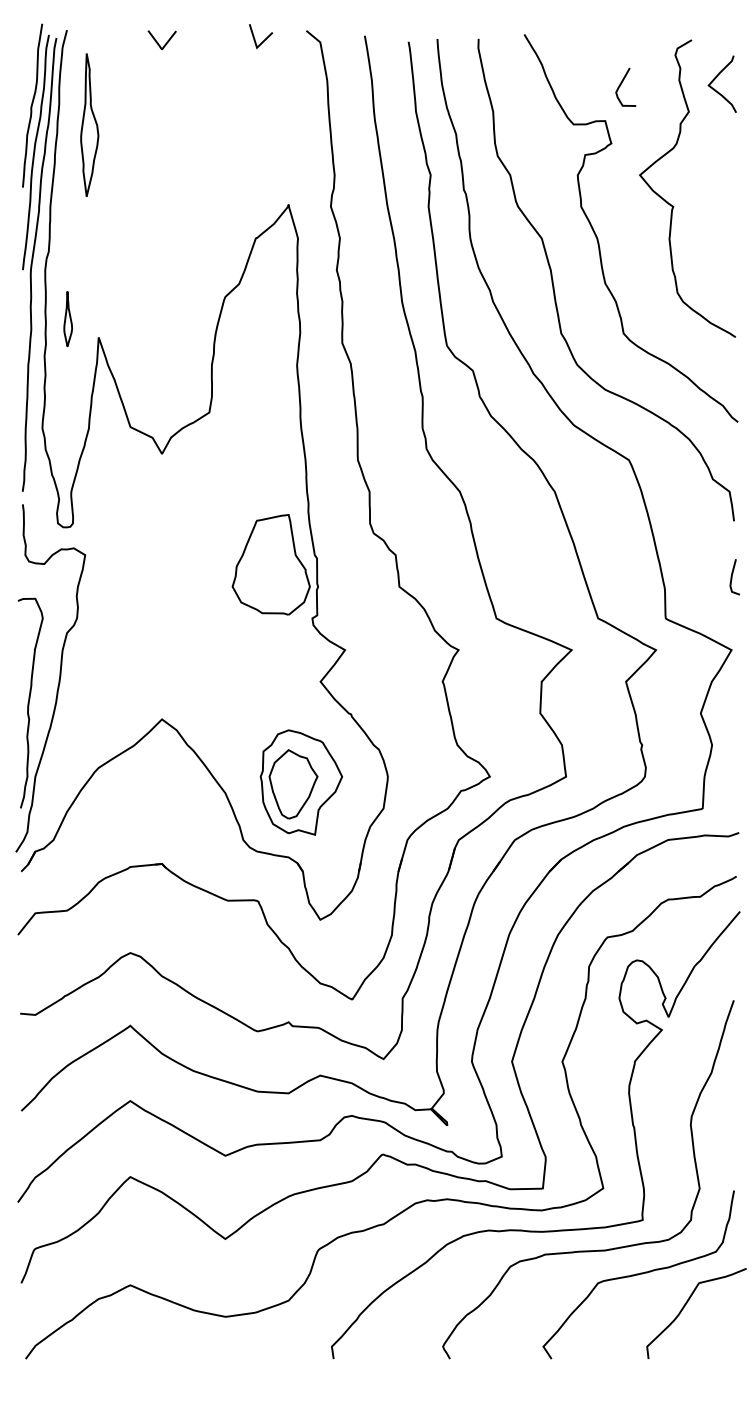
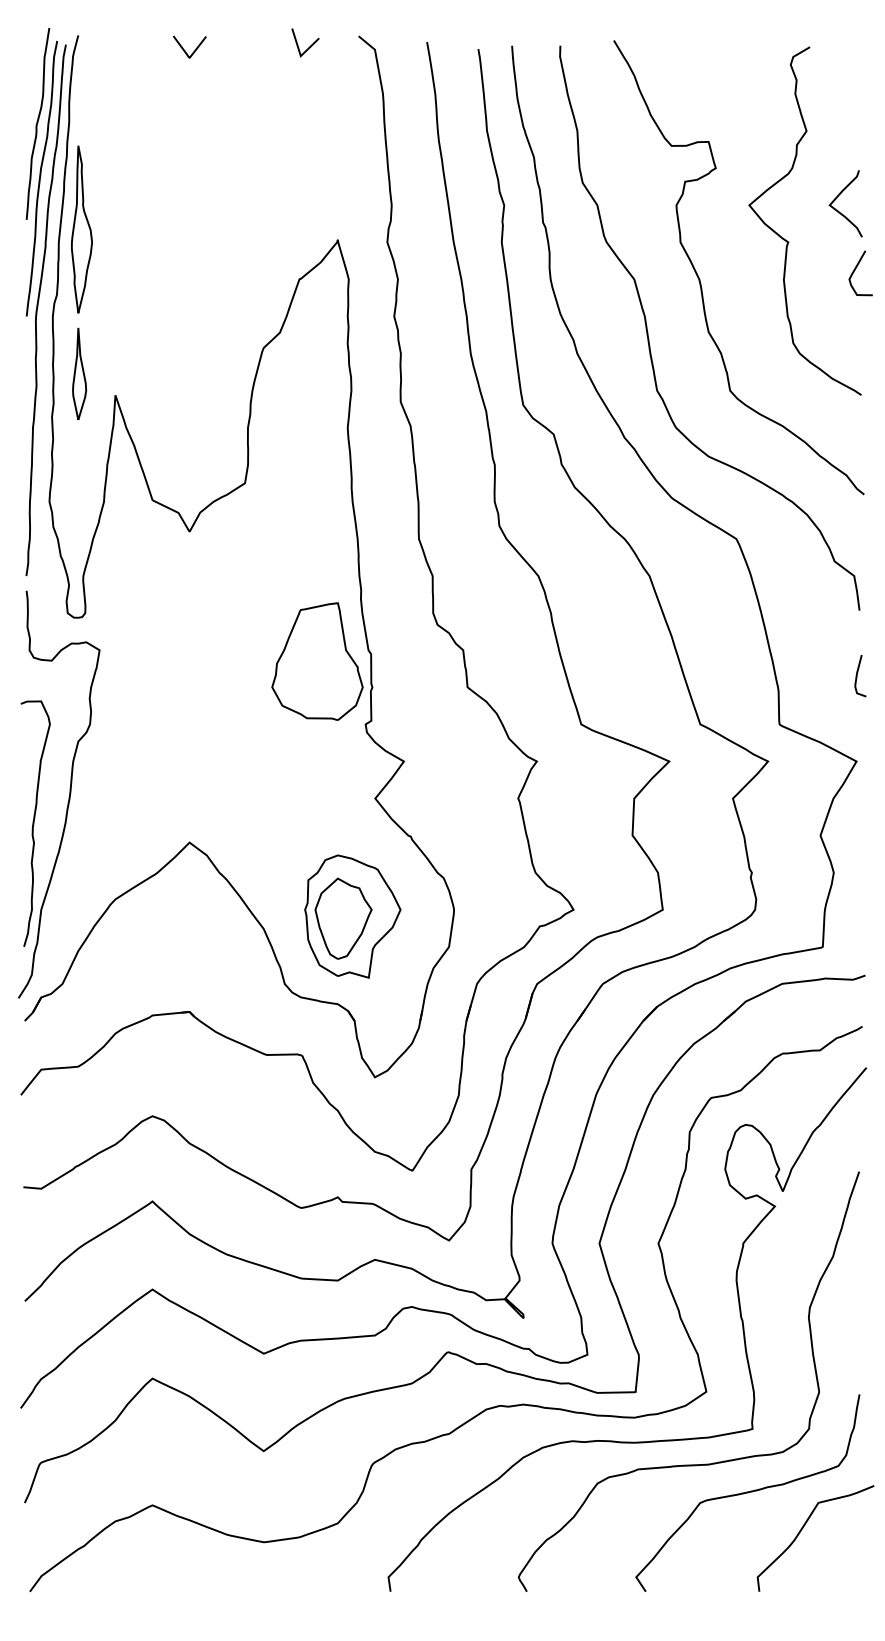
curve: (715, 79) -> (837, 198), moved
curve: (621, 84) -> (855, 270), moved
part: (89, 124) -> (81, 229), moved
part: (68, 318) -> (79, 373), size x1.43

